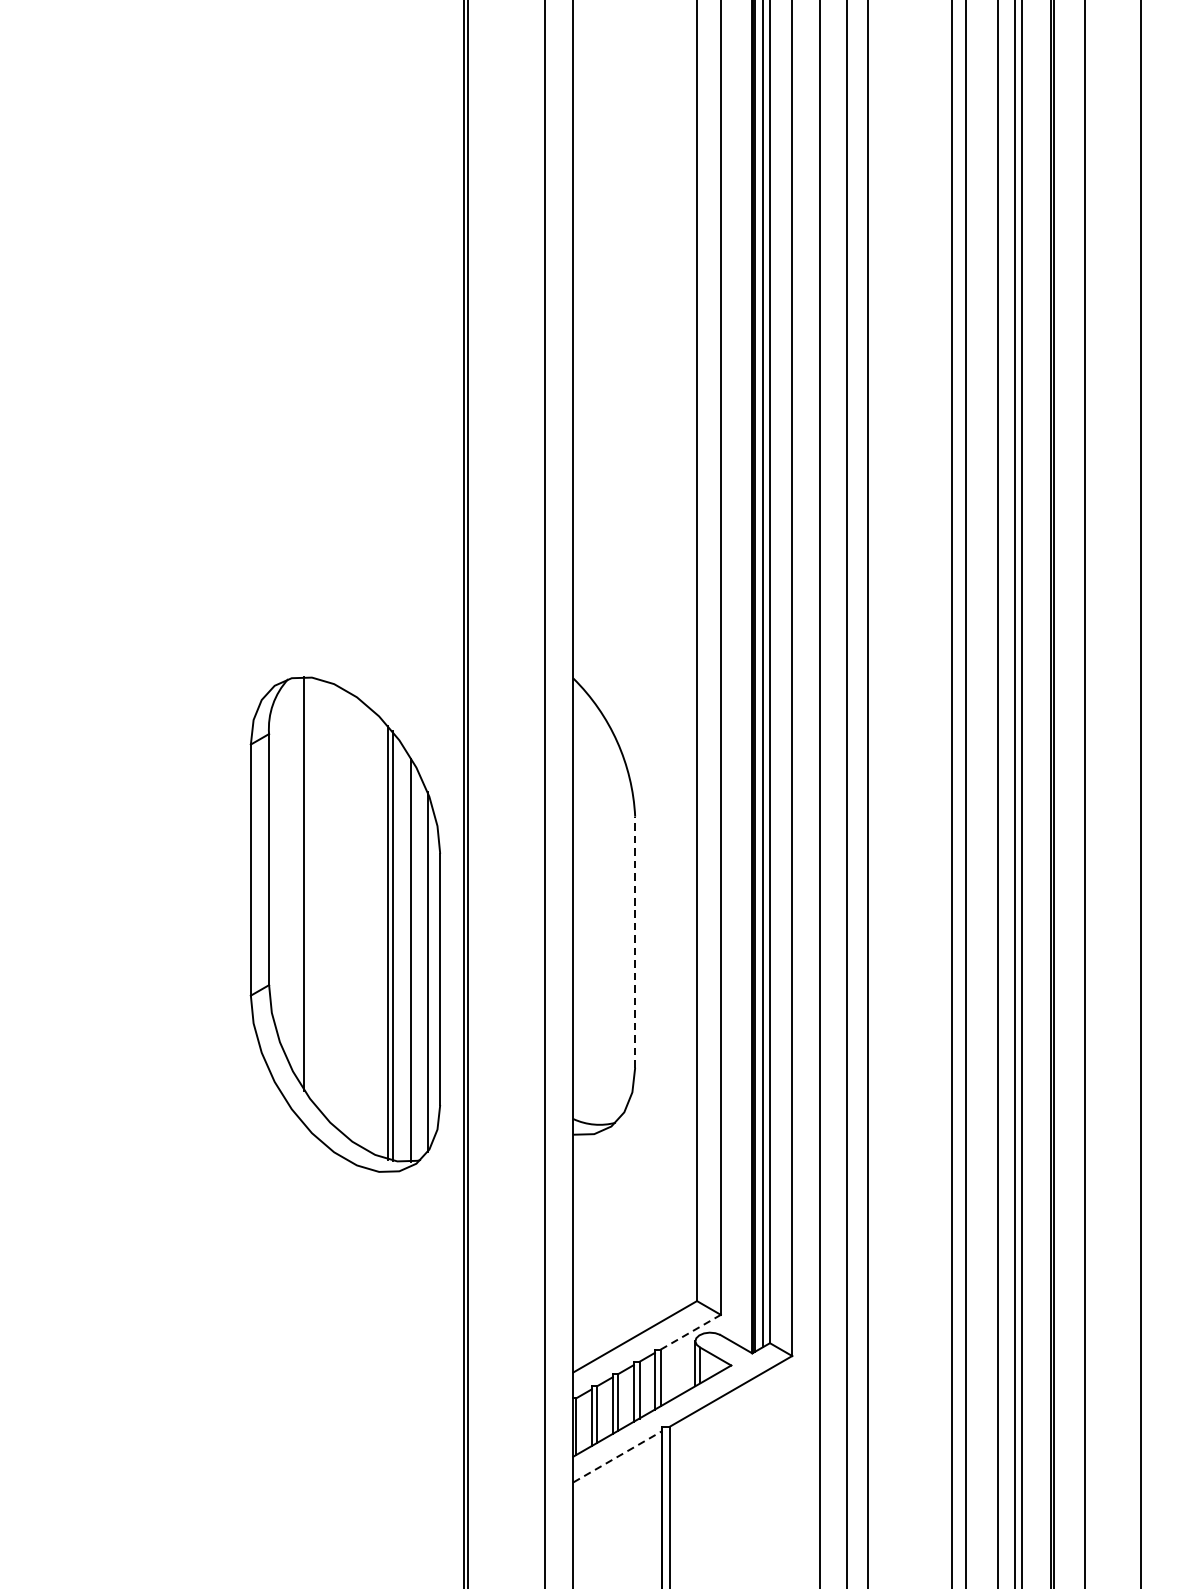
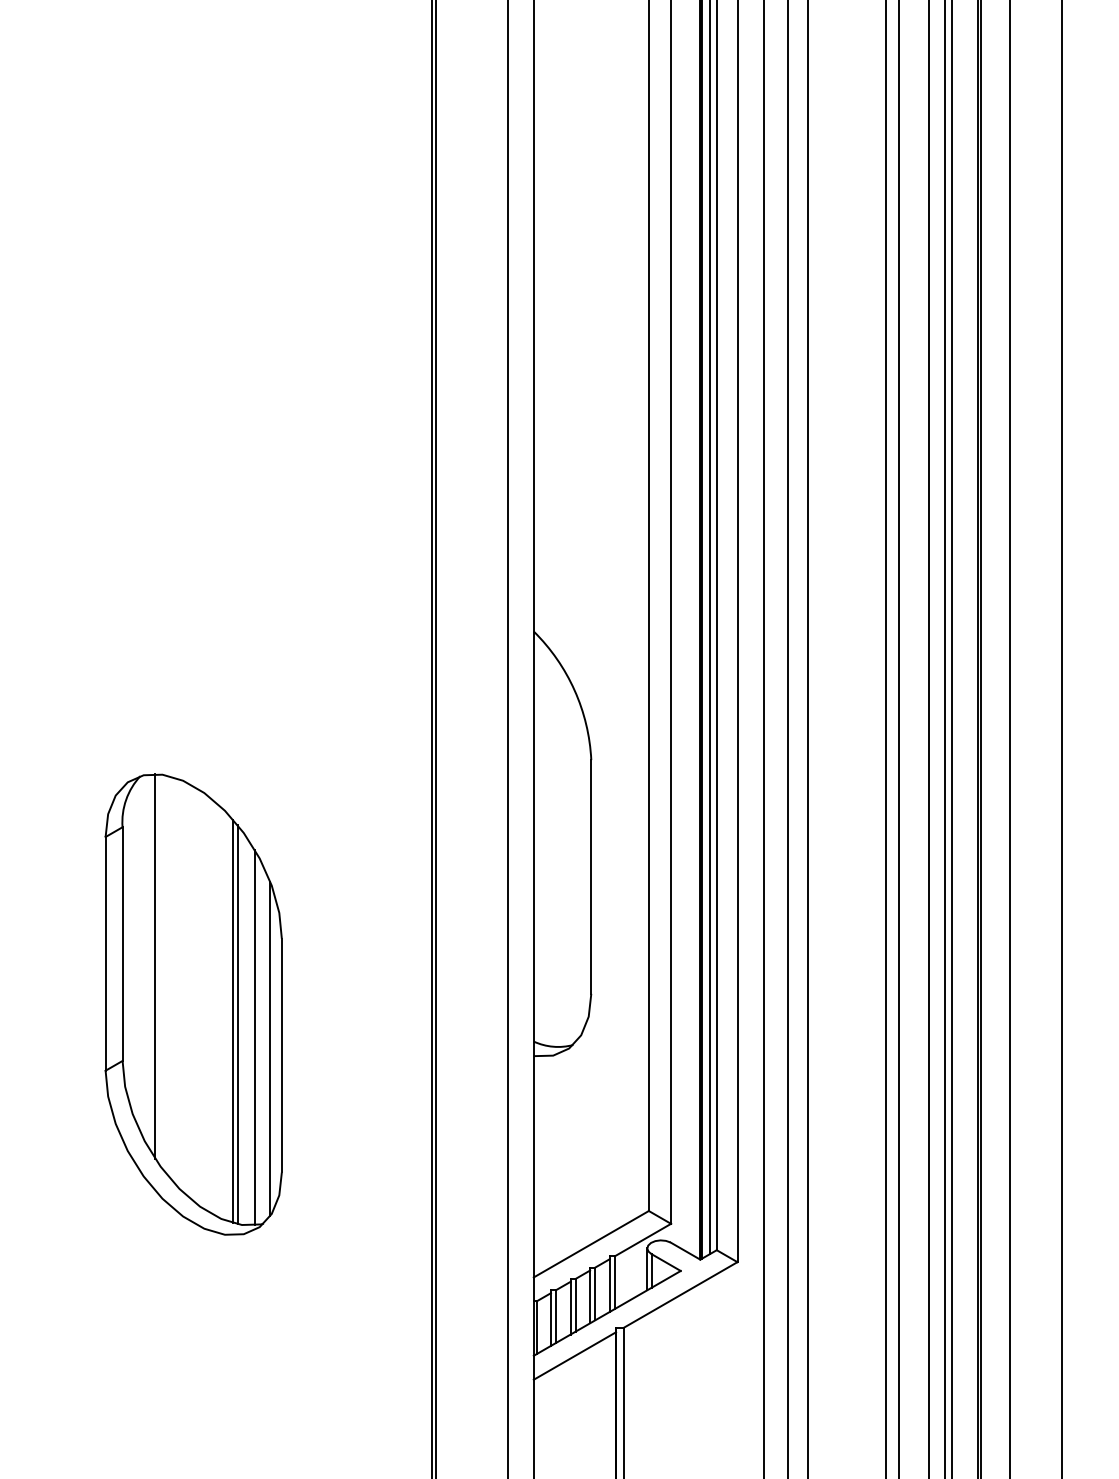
part: (345, 924) -> (193, 1004), moved
line: (635, 942) -> (591, 877), dashed -> solid
line: (691, 1331) -> (643, 1239), dashed -> solid
line: (618, 1456) -> (575, 1355), dashed -> solid

